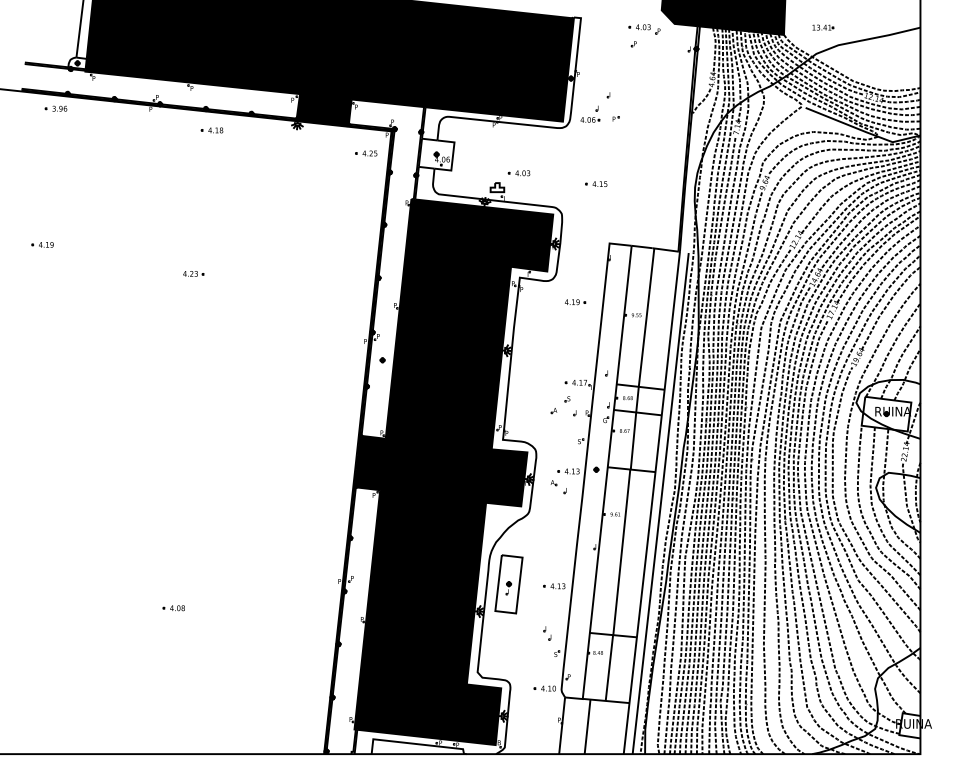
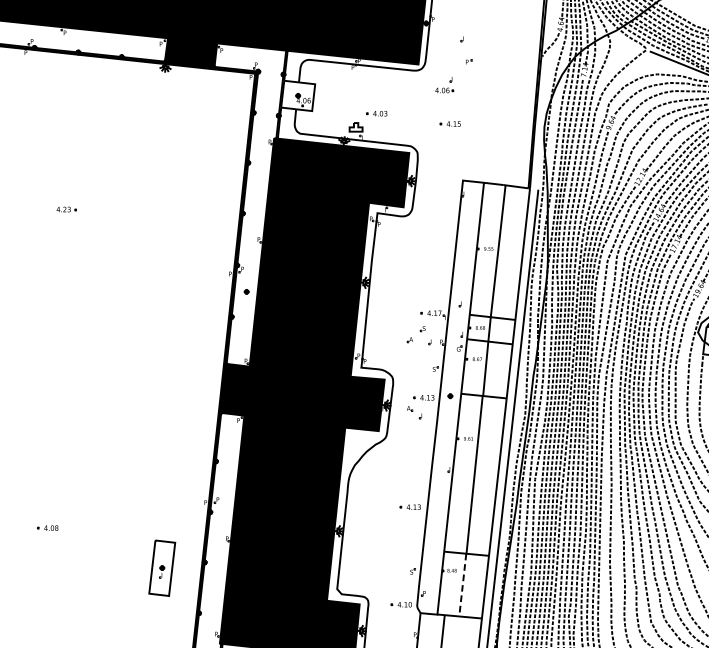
part: (590, 113) -> (444, 84), moved
part: (211, 130) -> (83, 72), removed
part: (366, 153) -> (231, 94), removed
part: (575, 302) -> (430, 236), removed
part: (508, 584) -> (161, 568), moved
part: (547, 633) -> (403, 552), removed
line: (609, 668) -> (462, 585), solid -> dashed

